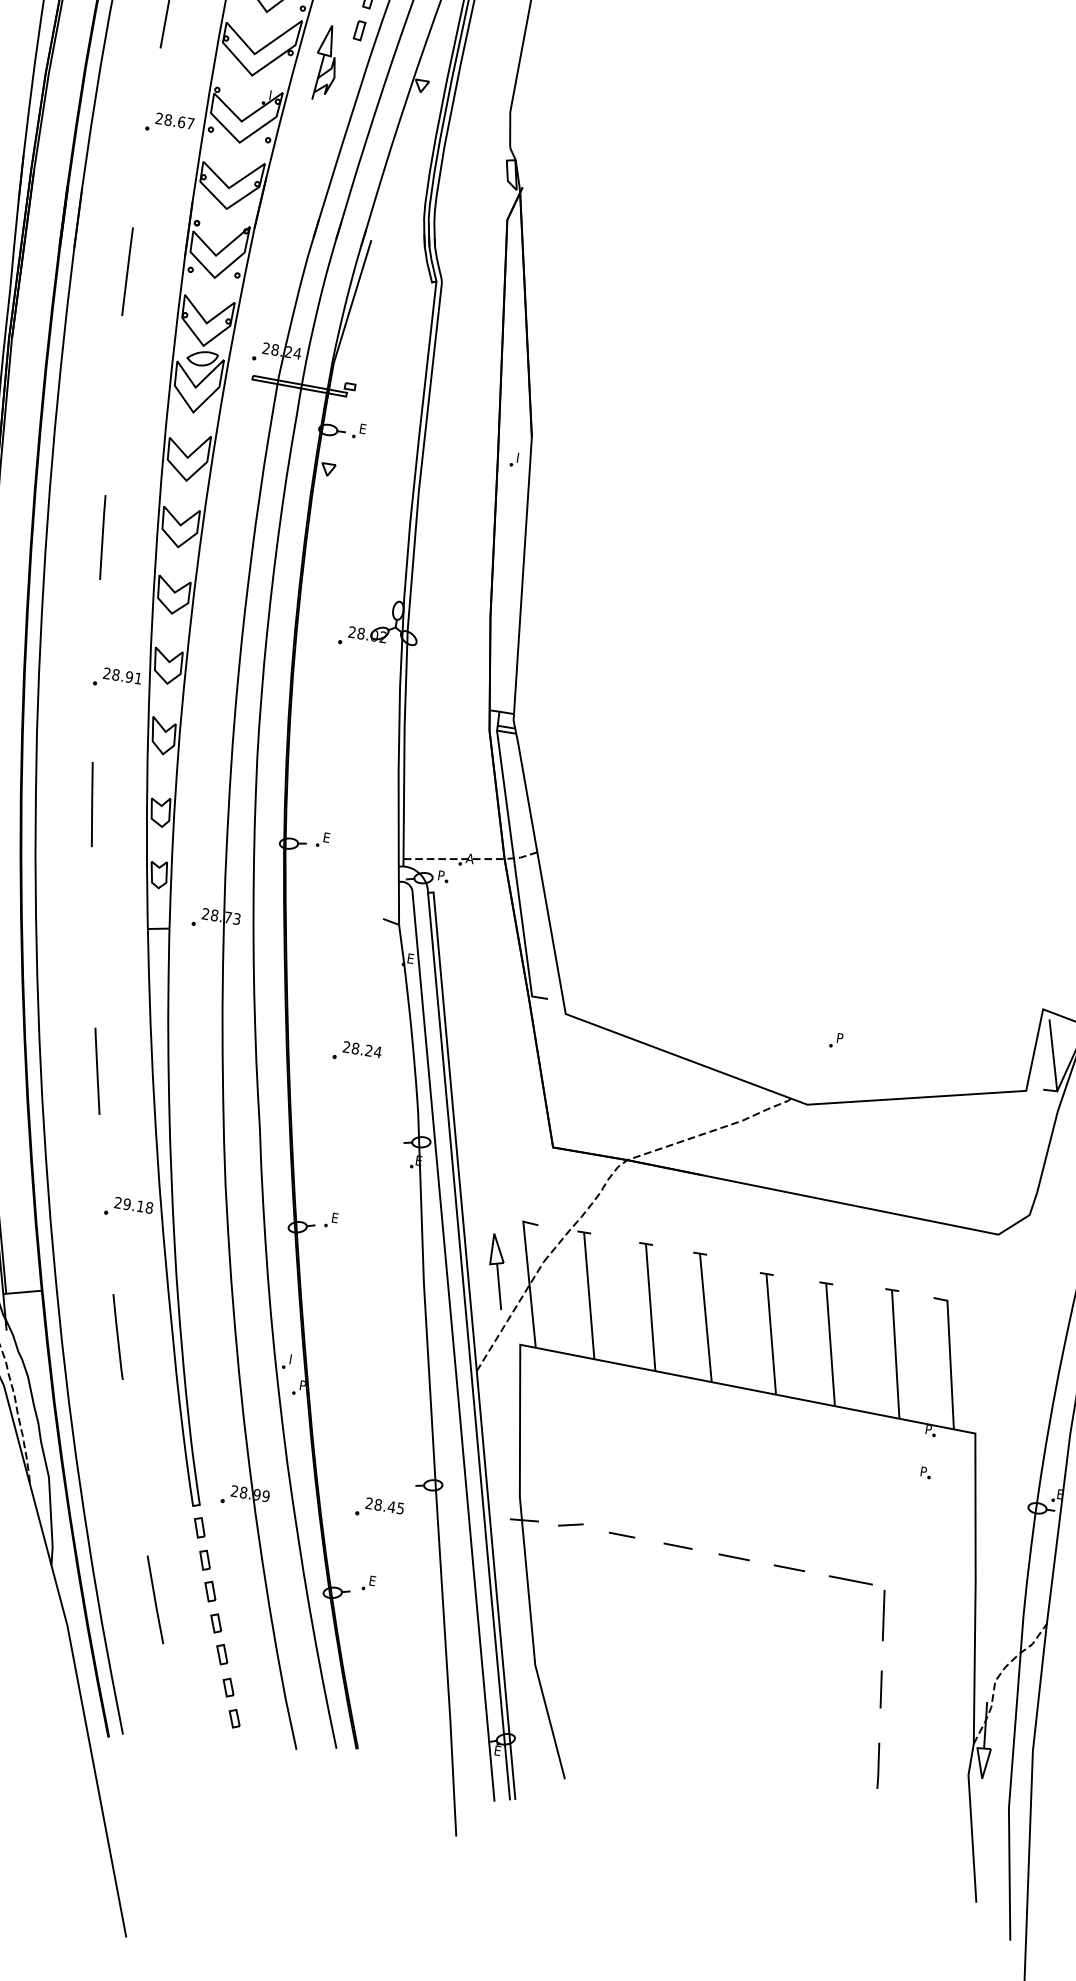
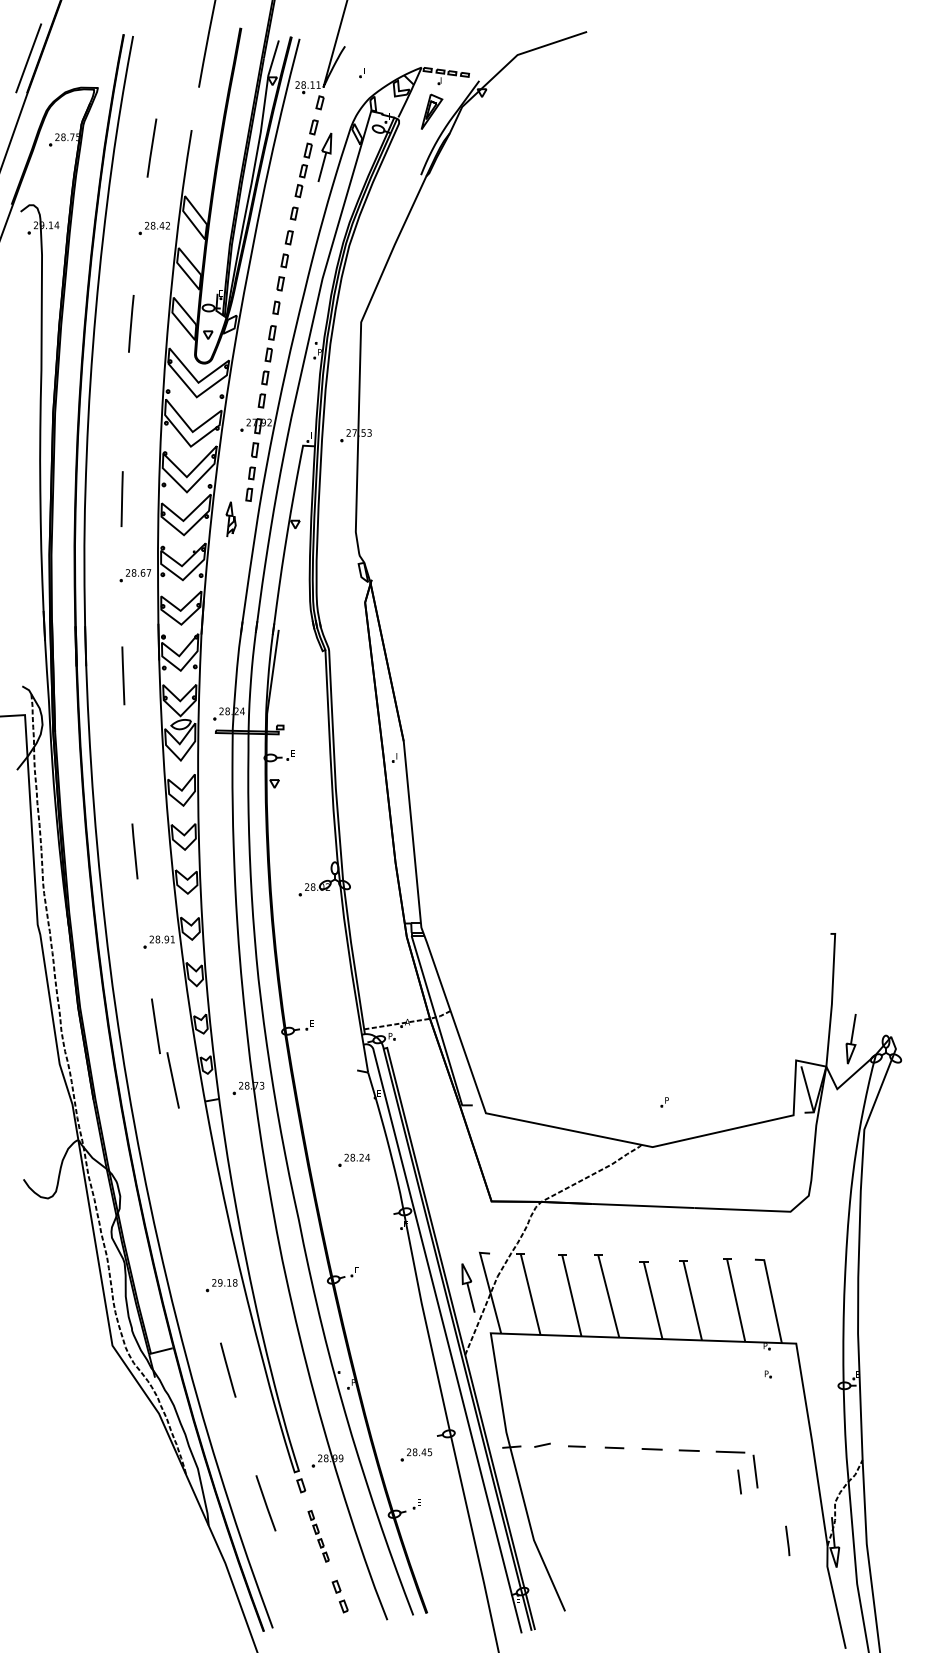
part: (325, 63) -> (230, 519), size x0.7
line: (96, 1071) -> (172, 1080), moved
line: (154, 1600) -> (265, 1503), moved
part: (213, 1607) -> (318, 1536), size x0.7
line: (881, 1688) -> (739, 1481), moved
line: (878, 1765) -> (787, 1540), moved

